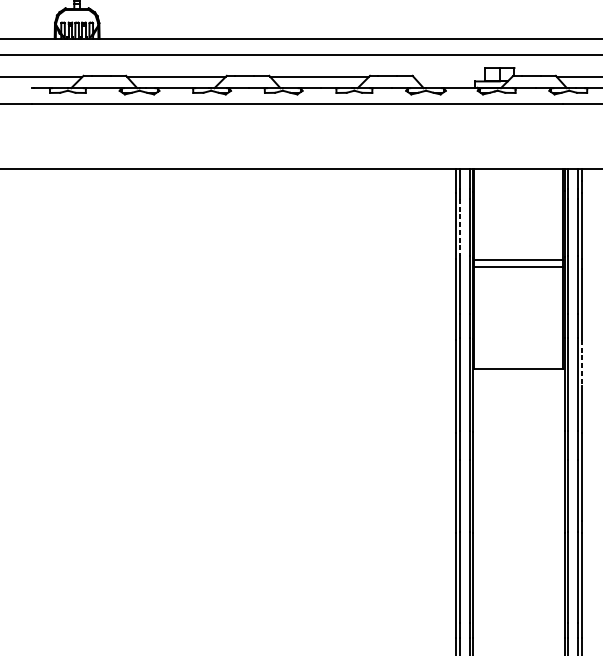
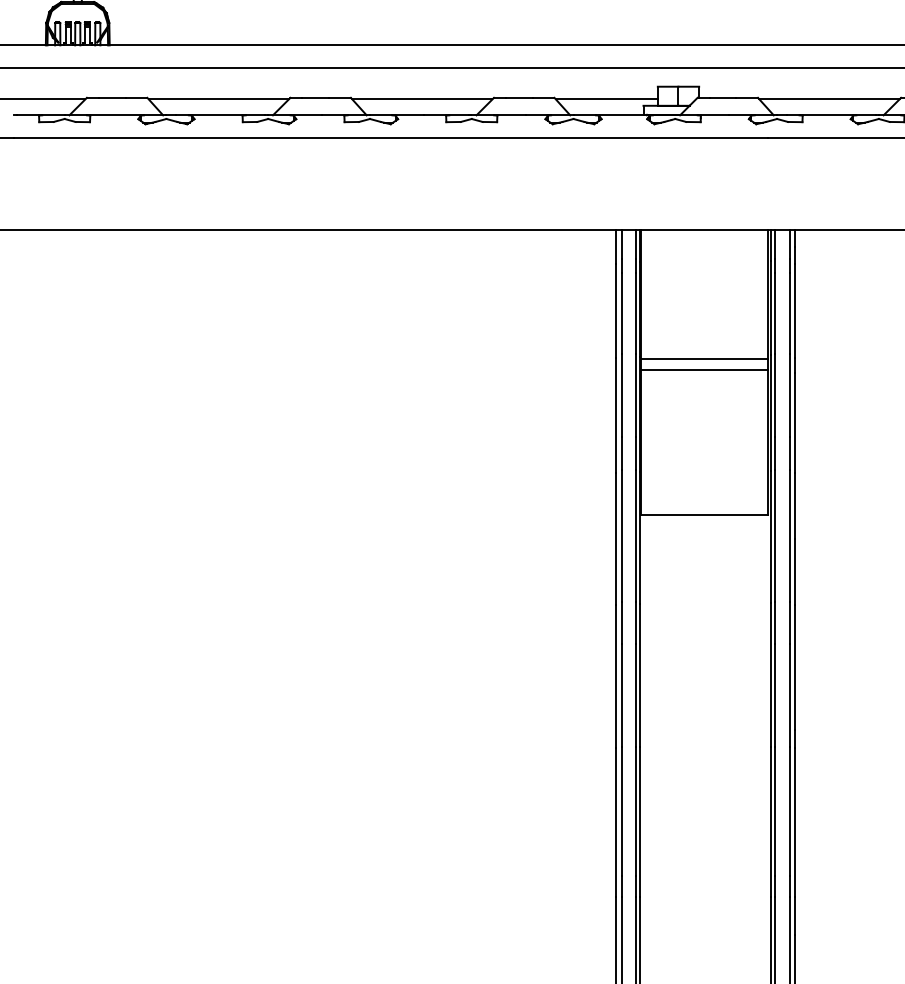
line: (449, 77) -> (606, 99), added
line: (459, 227) -> (621, 313), dashed -> solid
line: (582, 363) -> (795, 506), dashed -> solid

